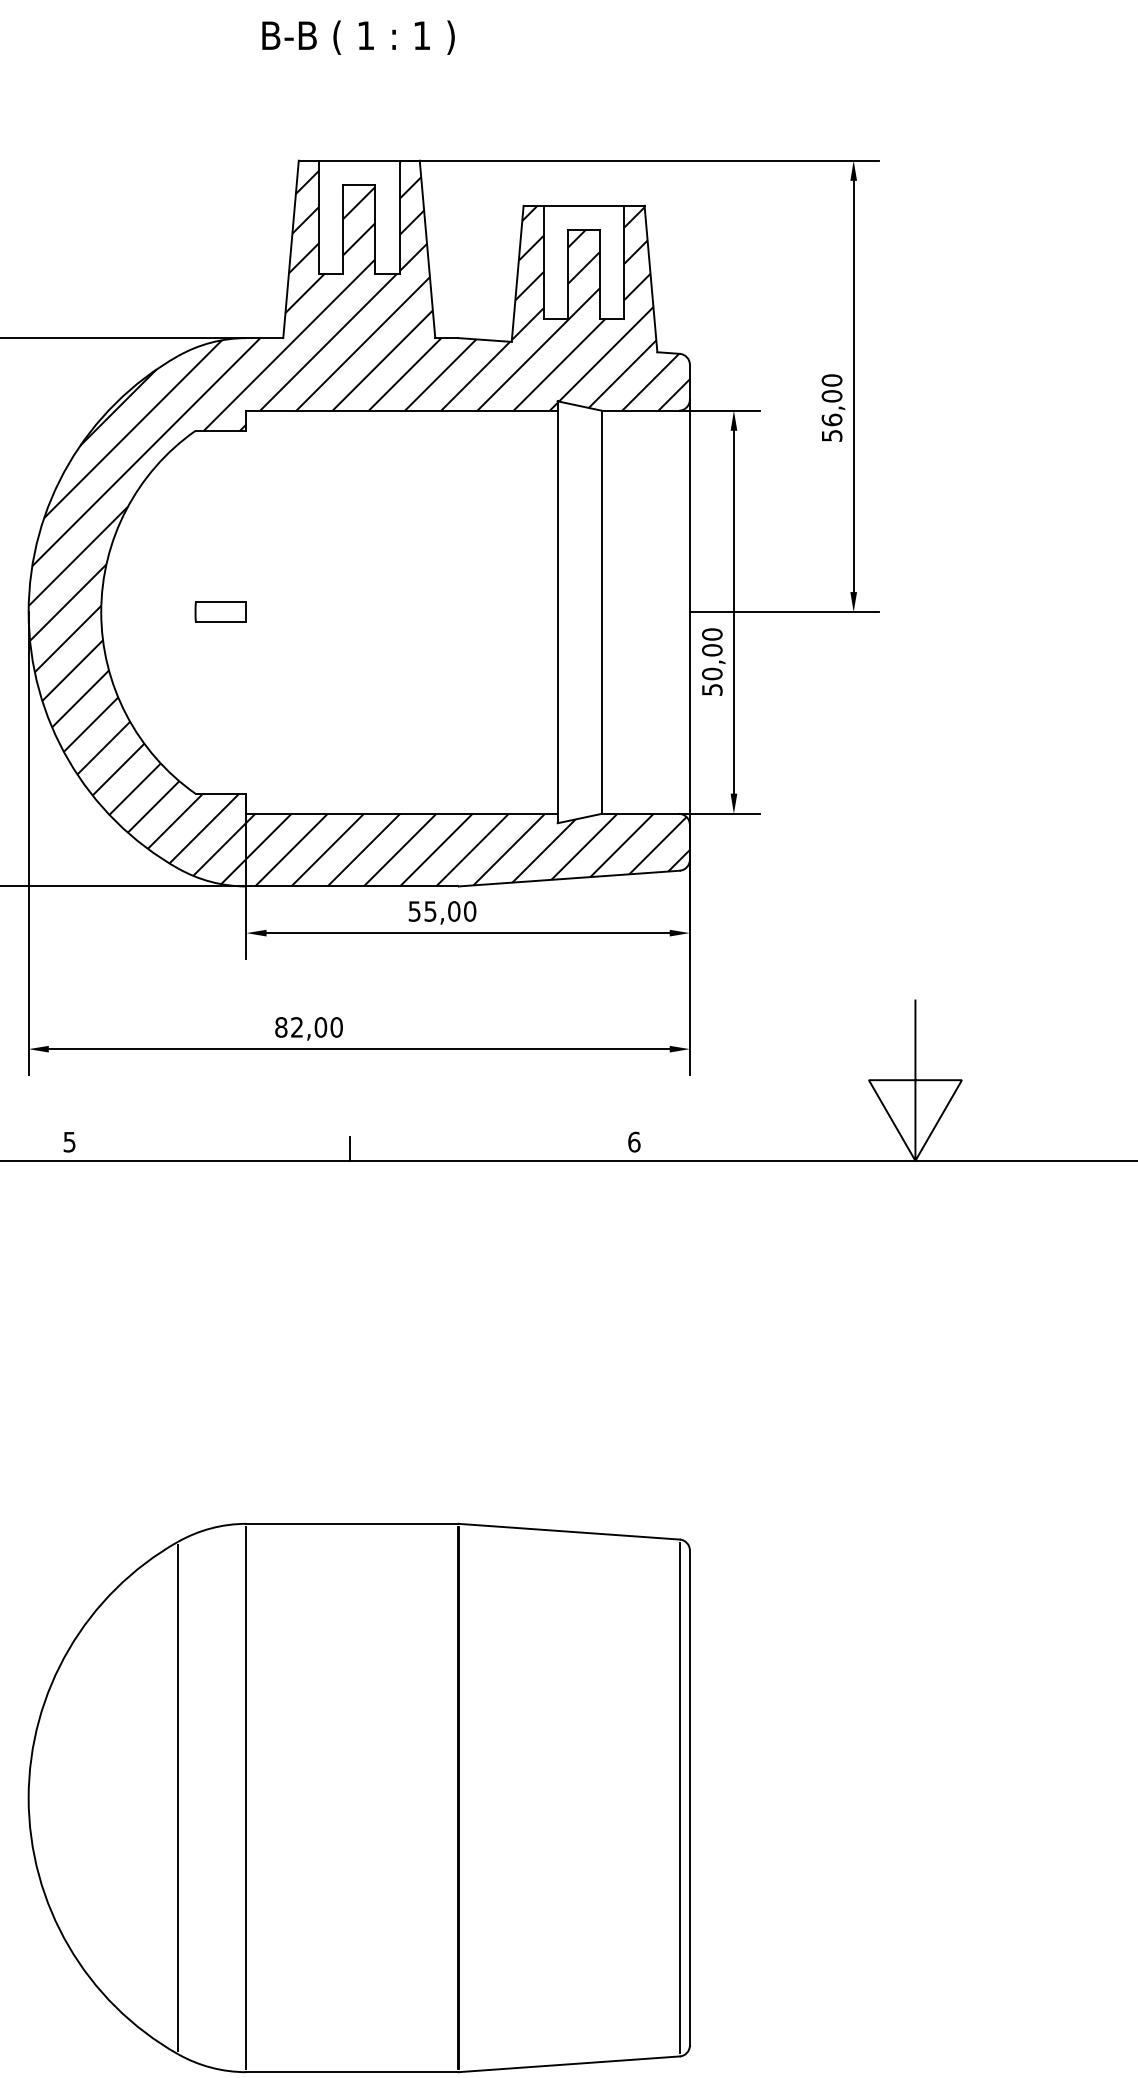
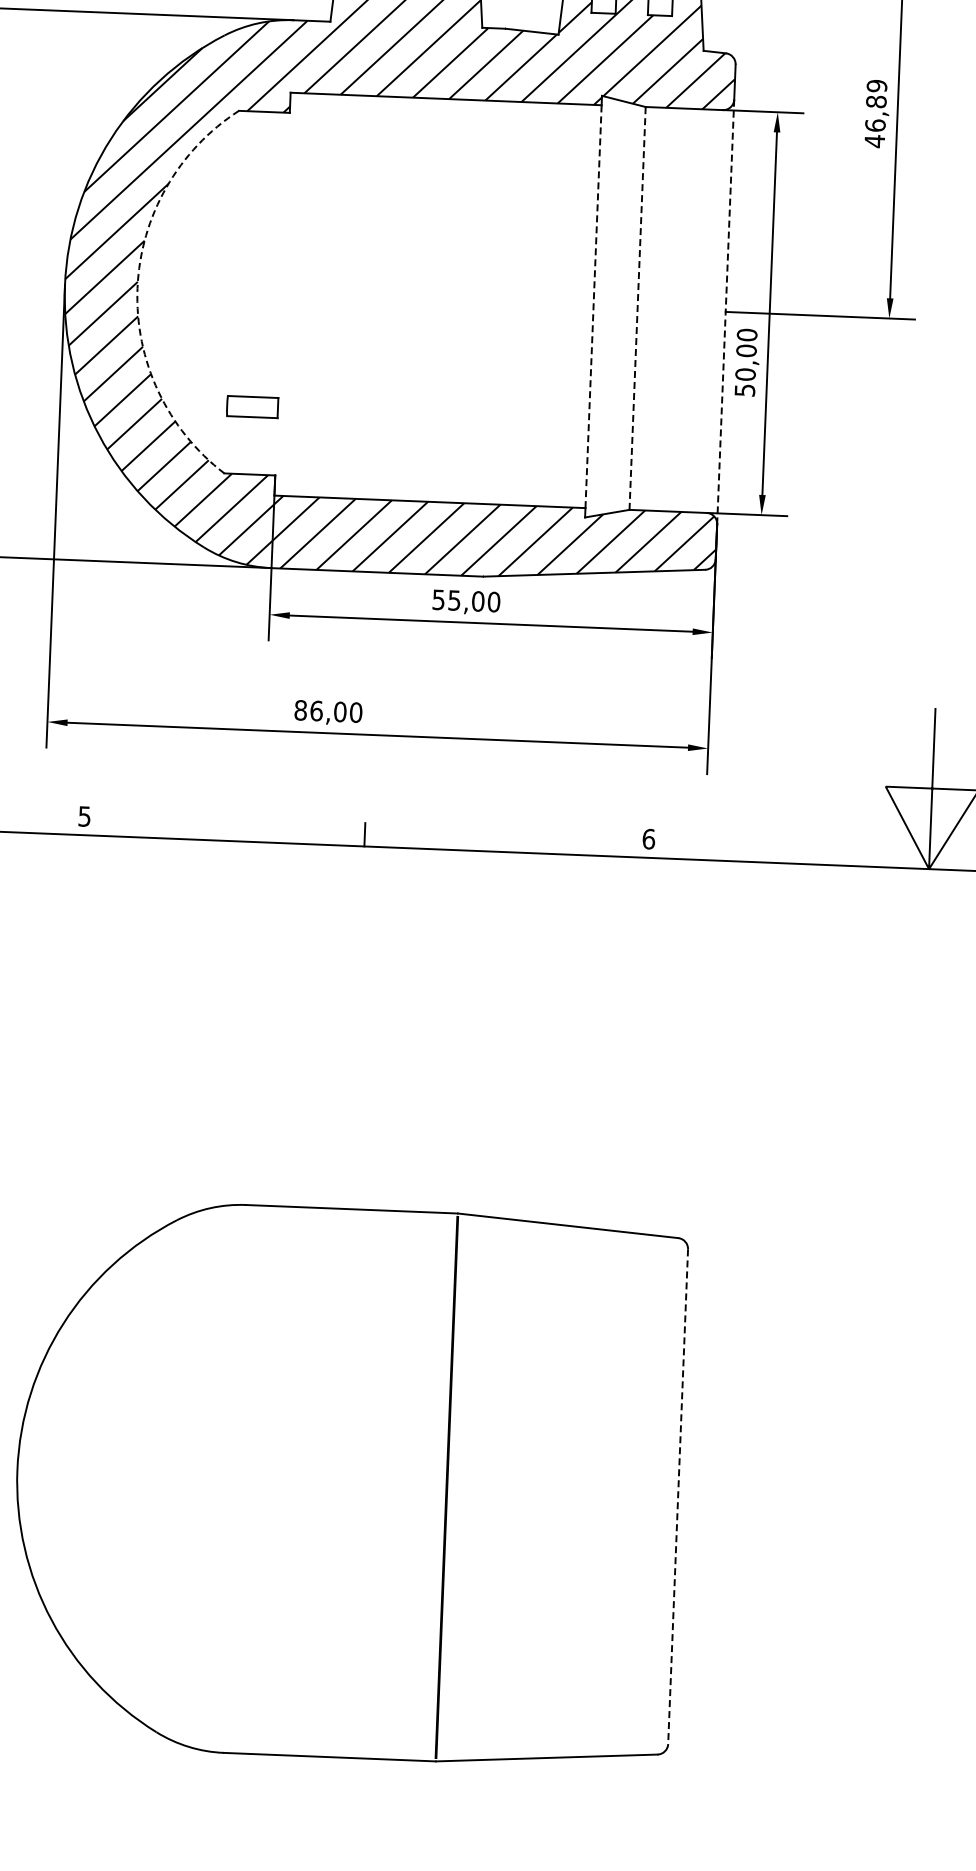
text: (832, 408) -> (876, 114), 56,00 -> 46,89
part: (220, 611) -> (252, 406), moved
arc: (101, 612) -> (137, 288), solid -> dashed
line: (557, 612) -> (593, 306), solid -> dashed
line: (601, 612) -> (637, 308), solid -> dashed
line: (689, 612) -> (725, 312), solid -> dashed
text: (297, 1027) -> (316, 711), 82,00 -> 86,00
line: (178, 1797) -> (167, 1475), removed
line: (246, 1797) -> (235, 1478), removed
line: (679, 1797) -> (667, 1495), removed
line: (689, 1798) -> (677, 1497), solid -> dashed

